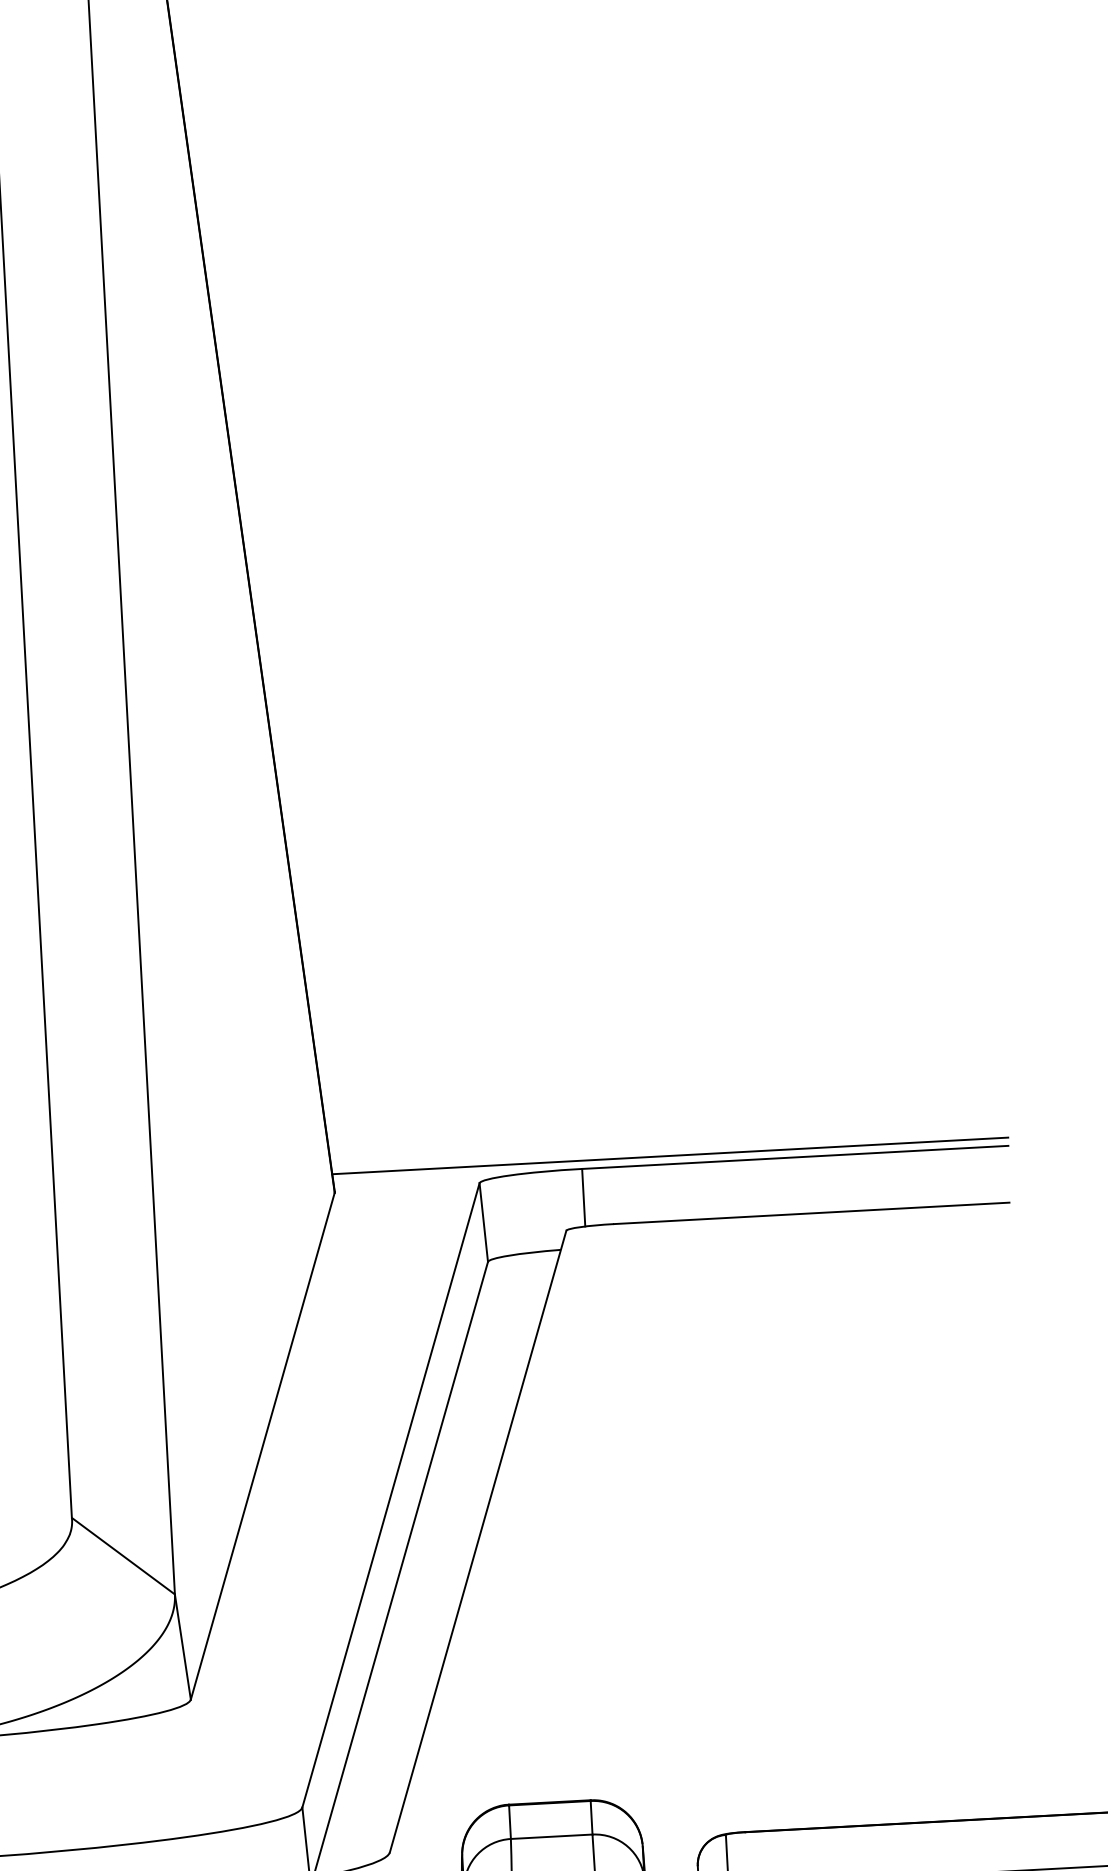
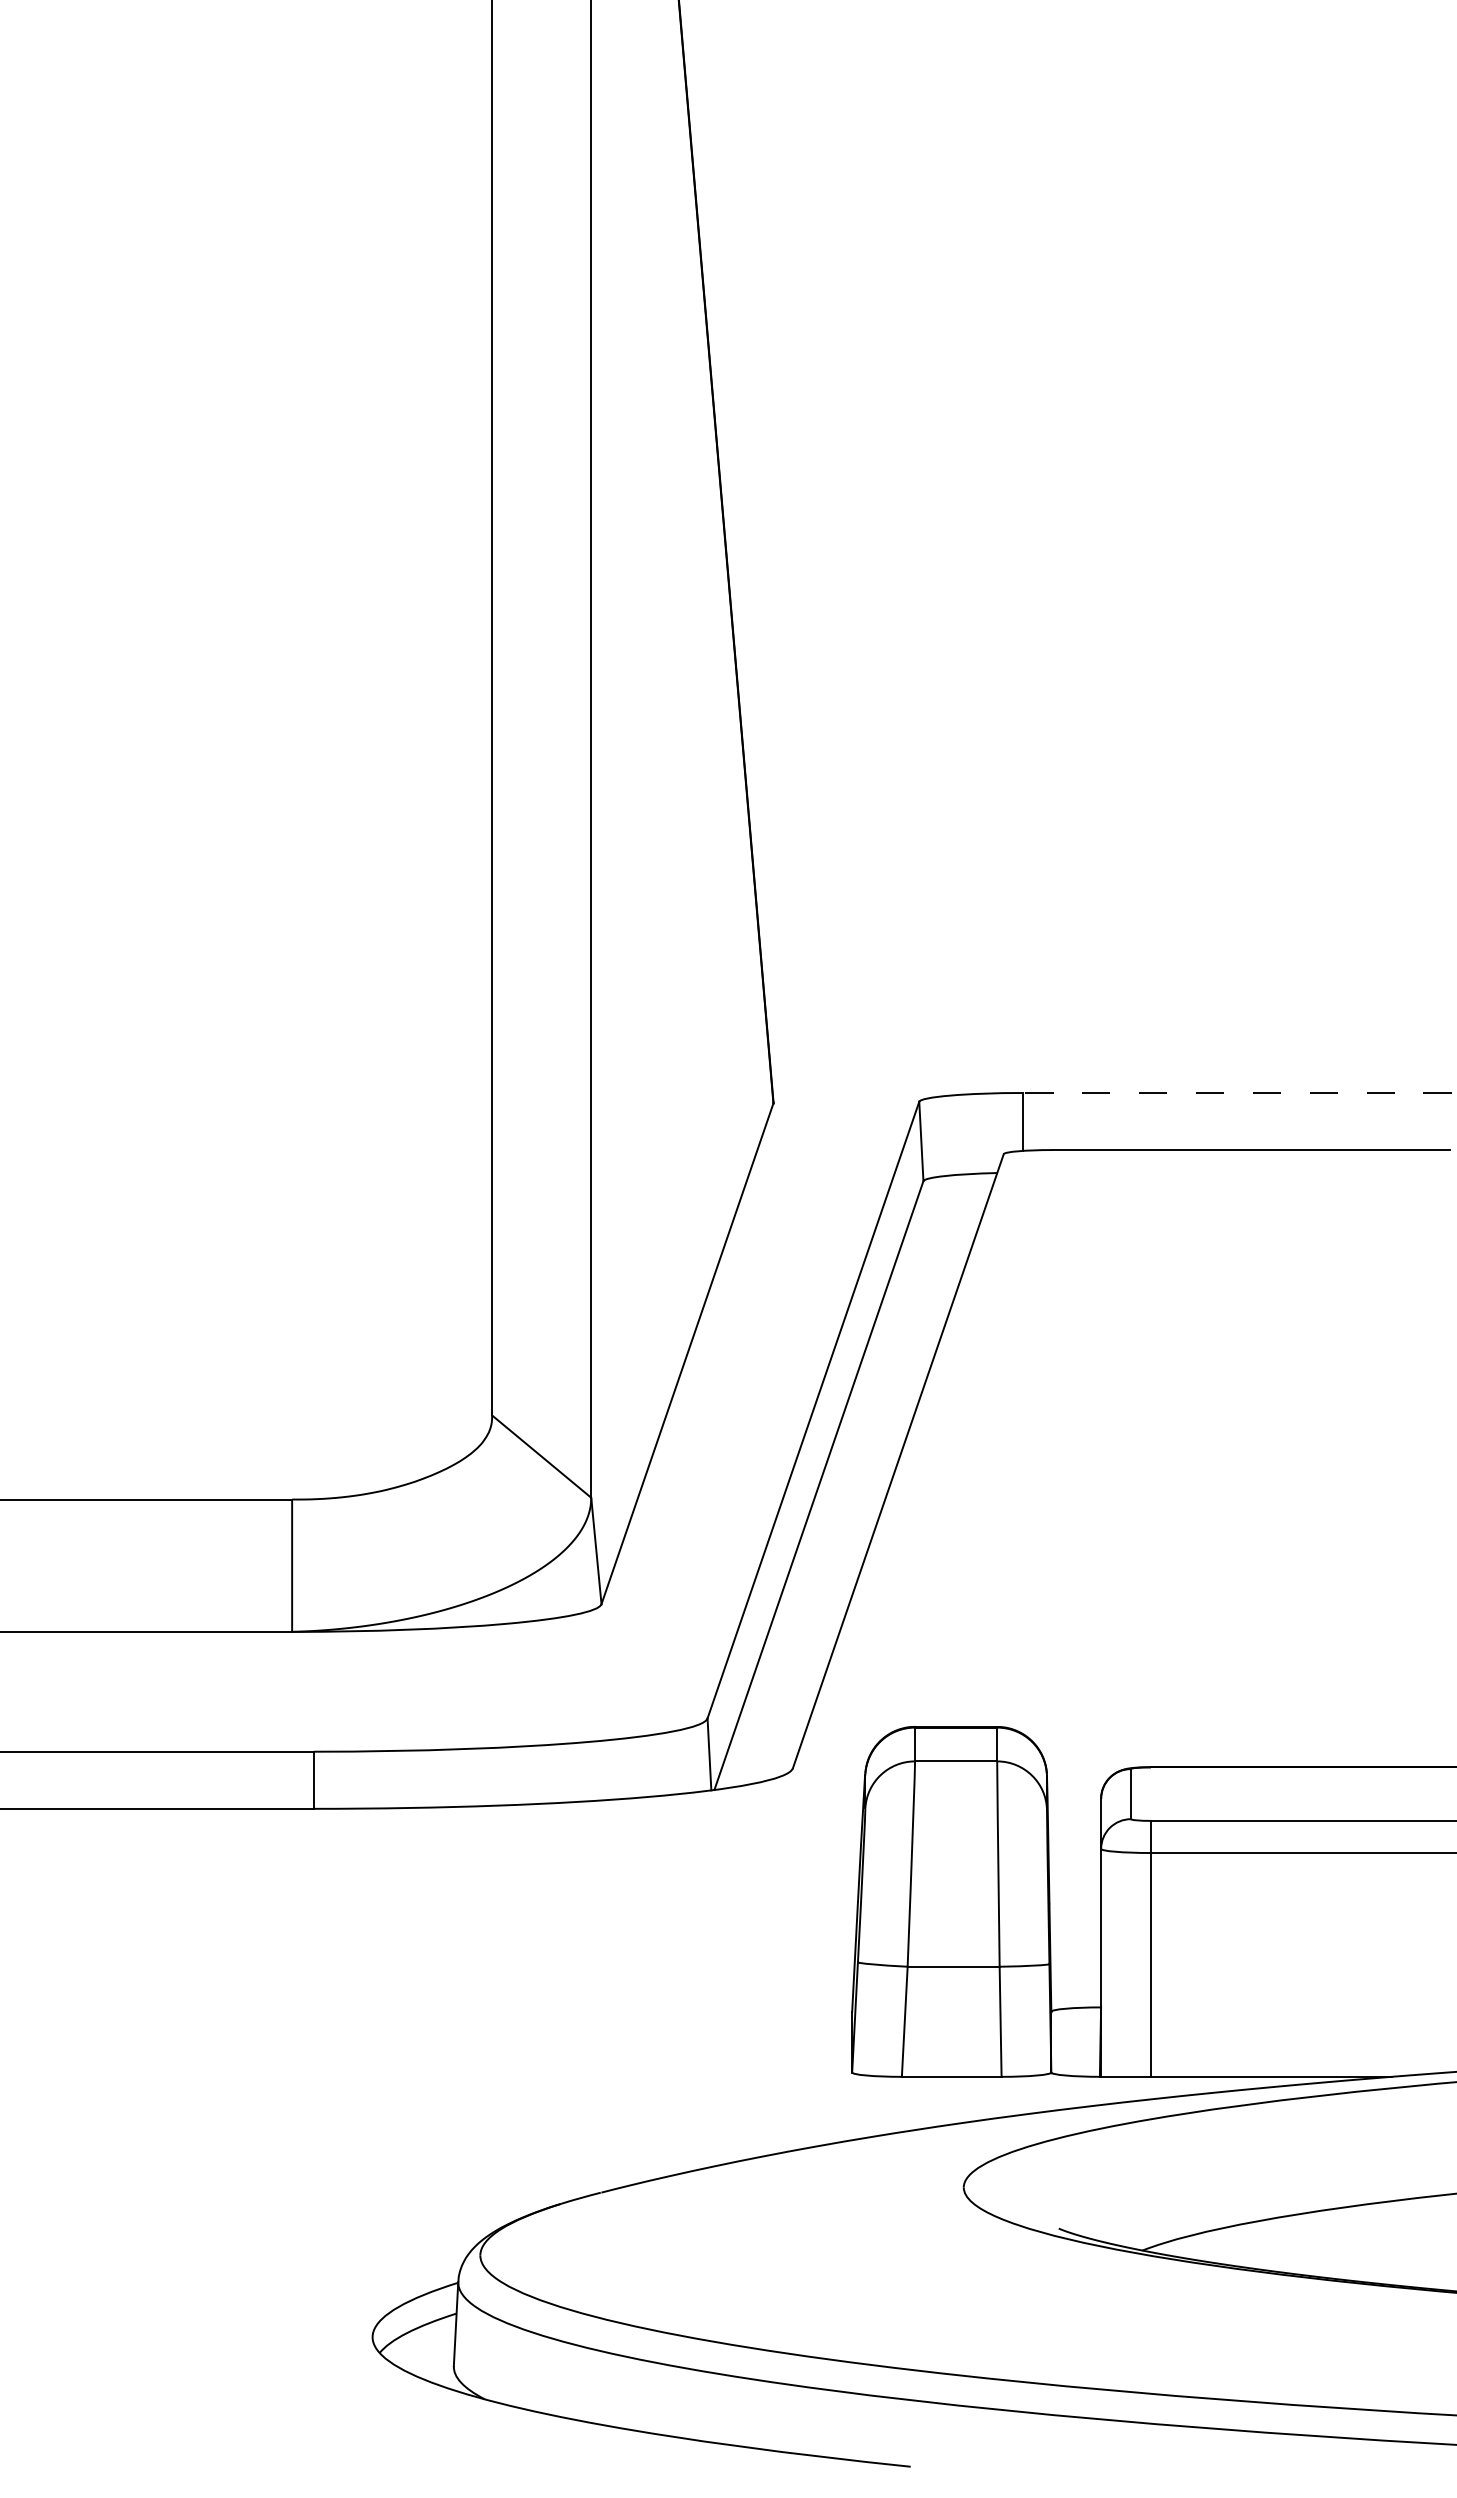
line: (670, 1155) -> (1112, 1084), removed
line: (794, 1156) -> (1236, 1092), solid -> dashed

